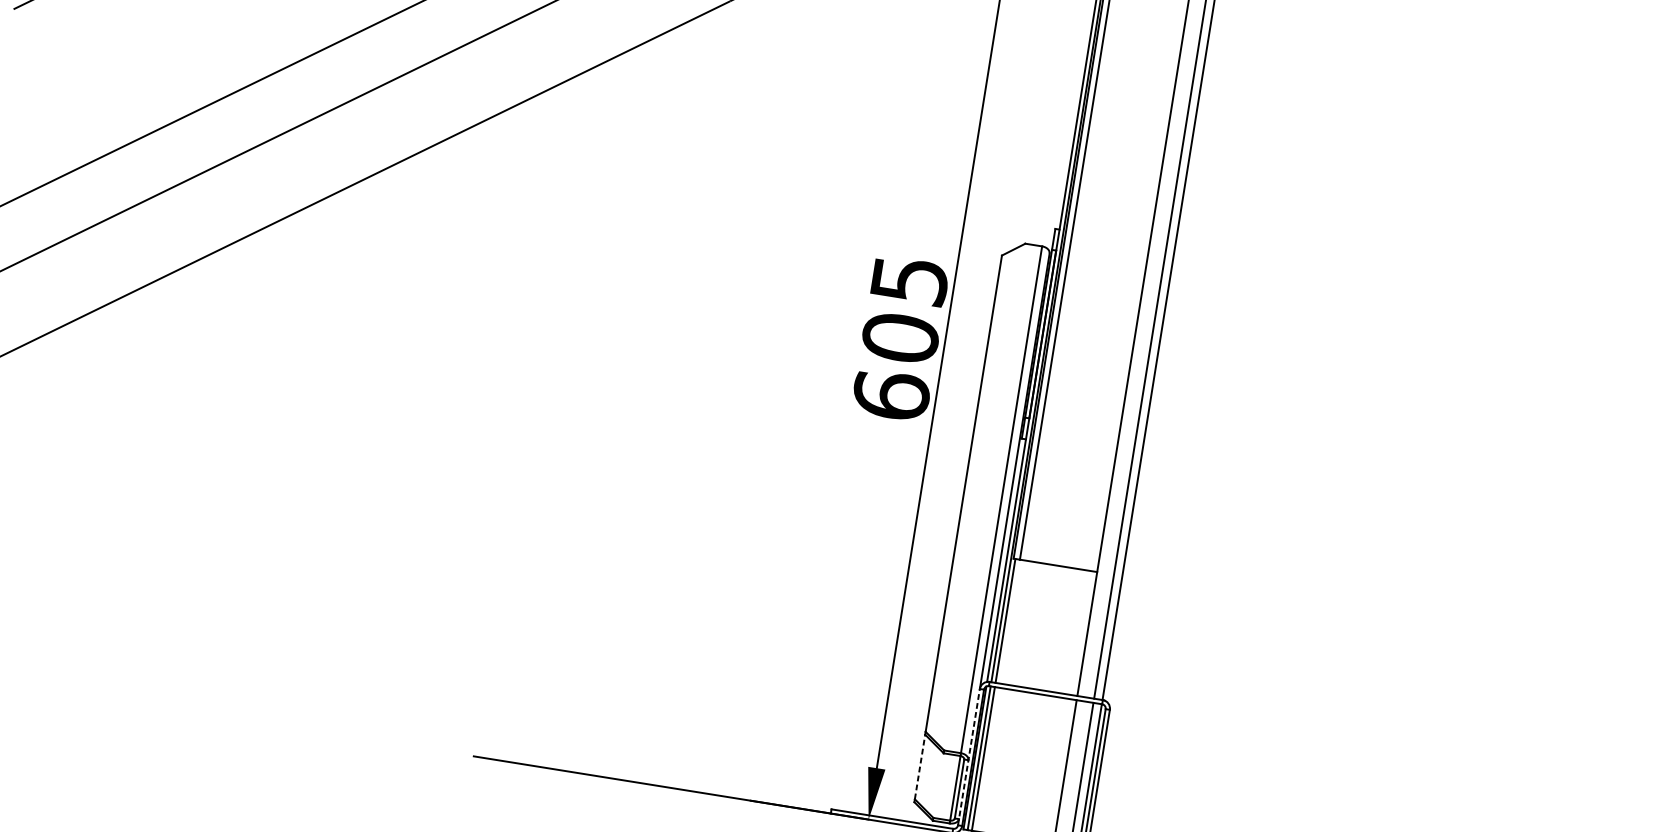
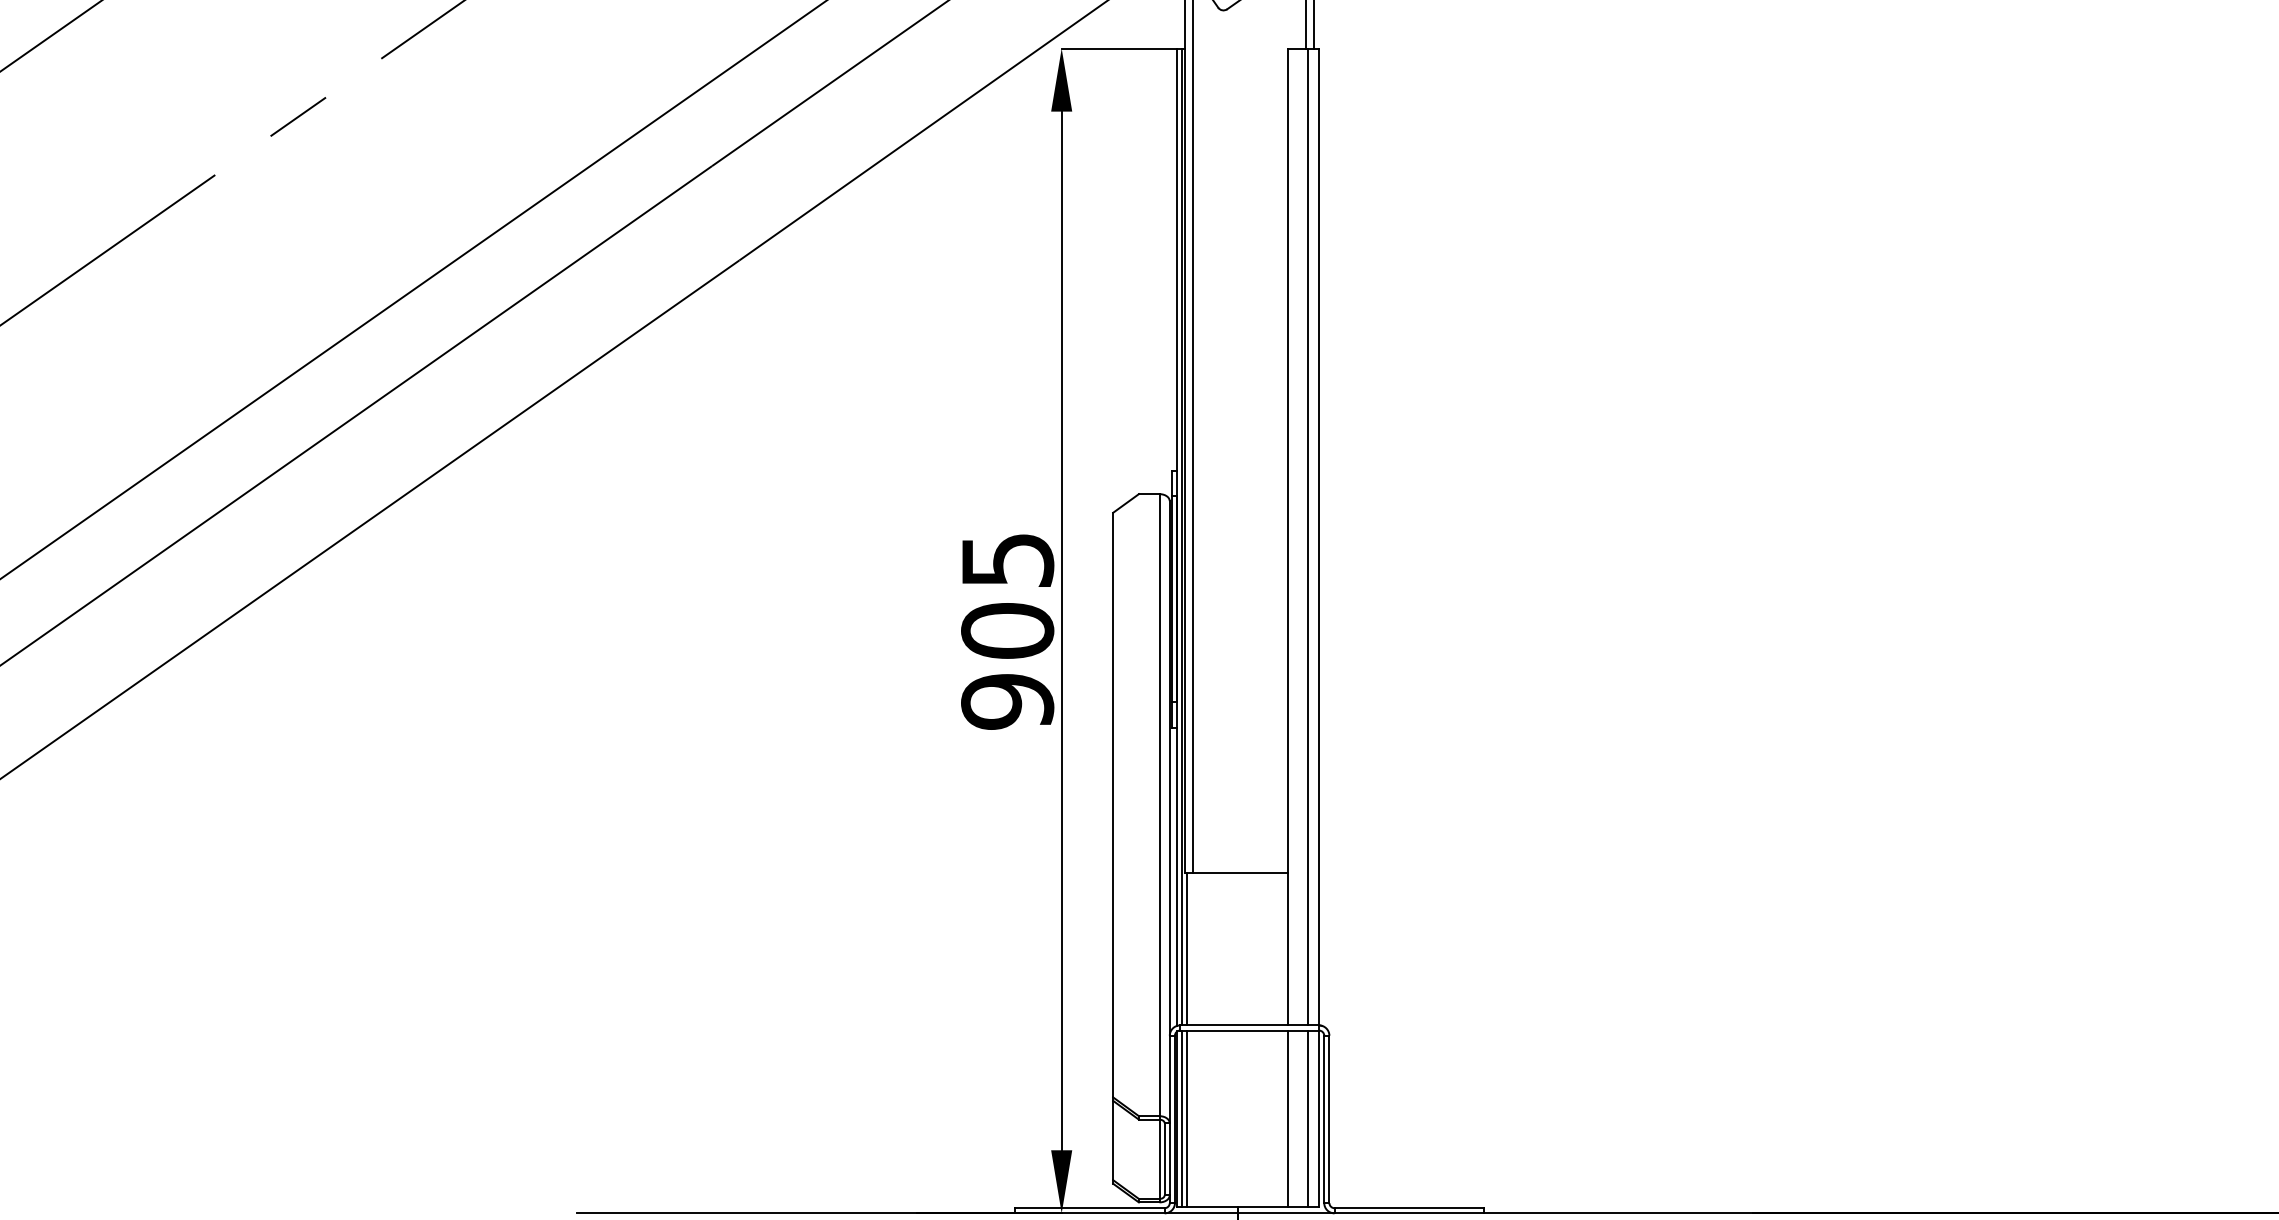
text: (891, 395) -> (1007, 701), 605 -> 905
line: (968, 757) -> (1169, 1119), dashed -> solid
line: (920, 767) -> (1113, 1140), dashed -> solid

